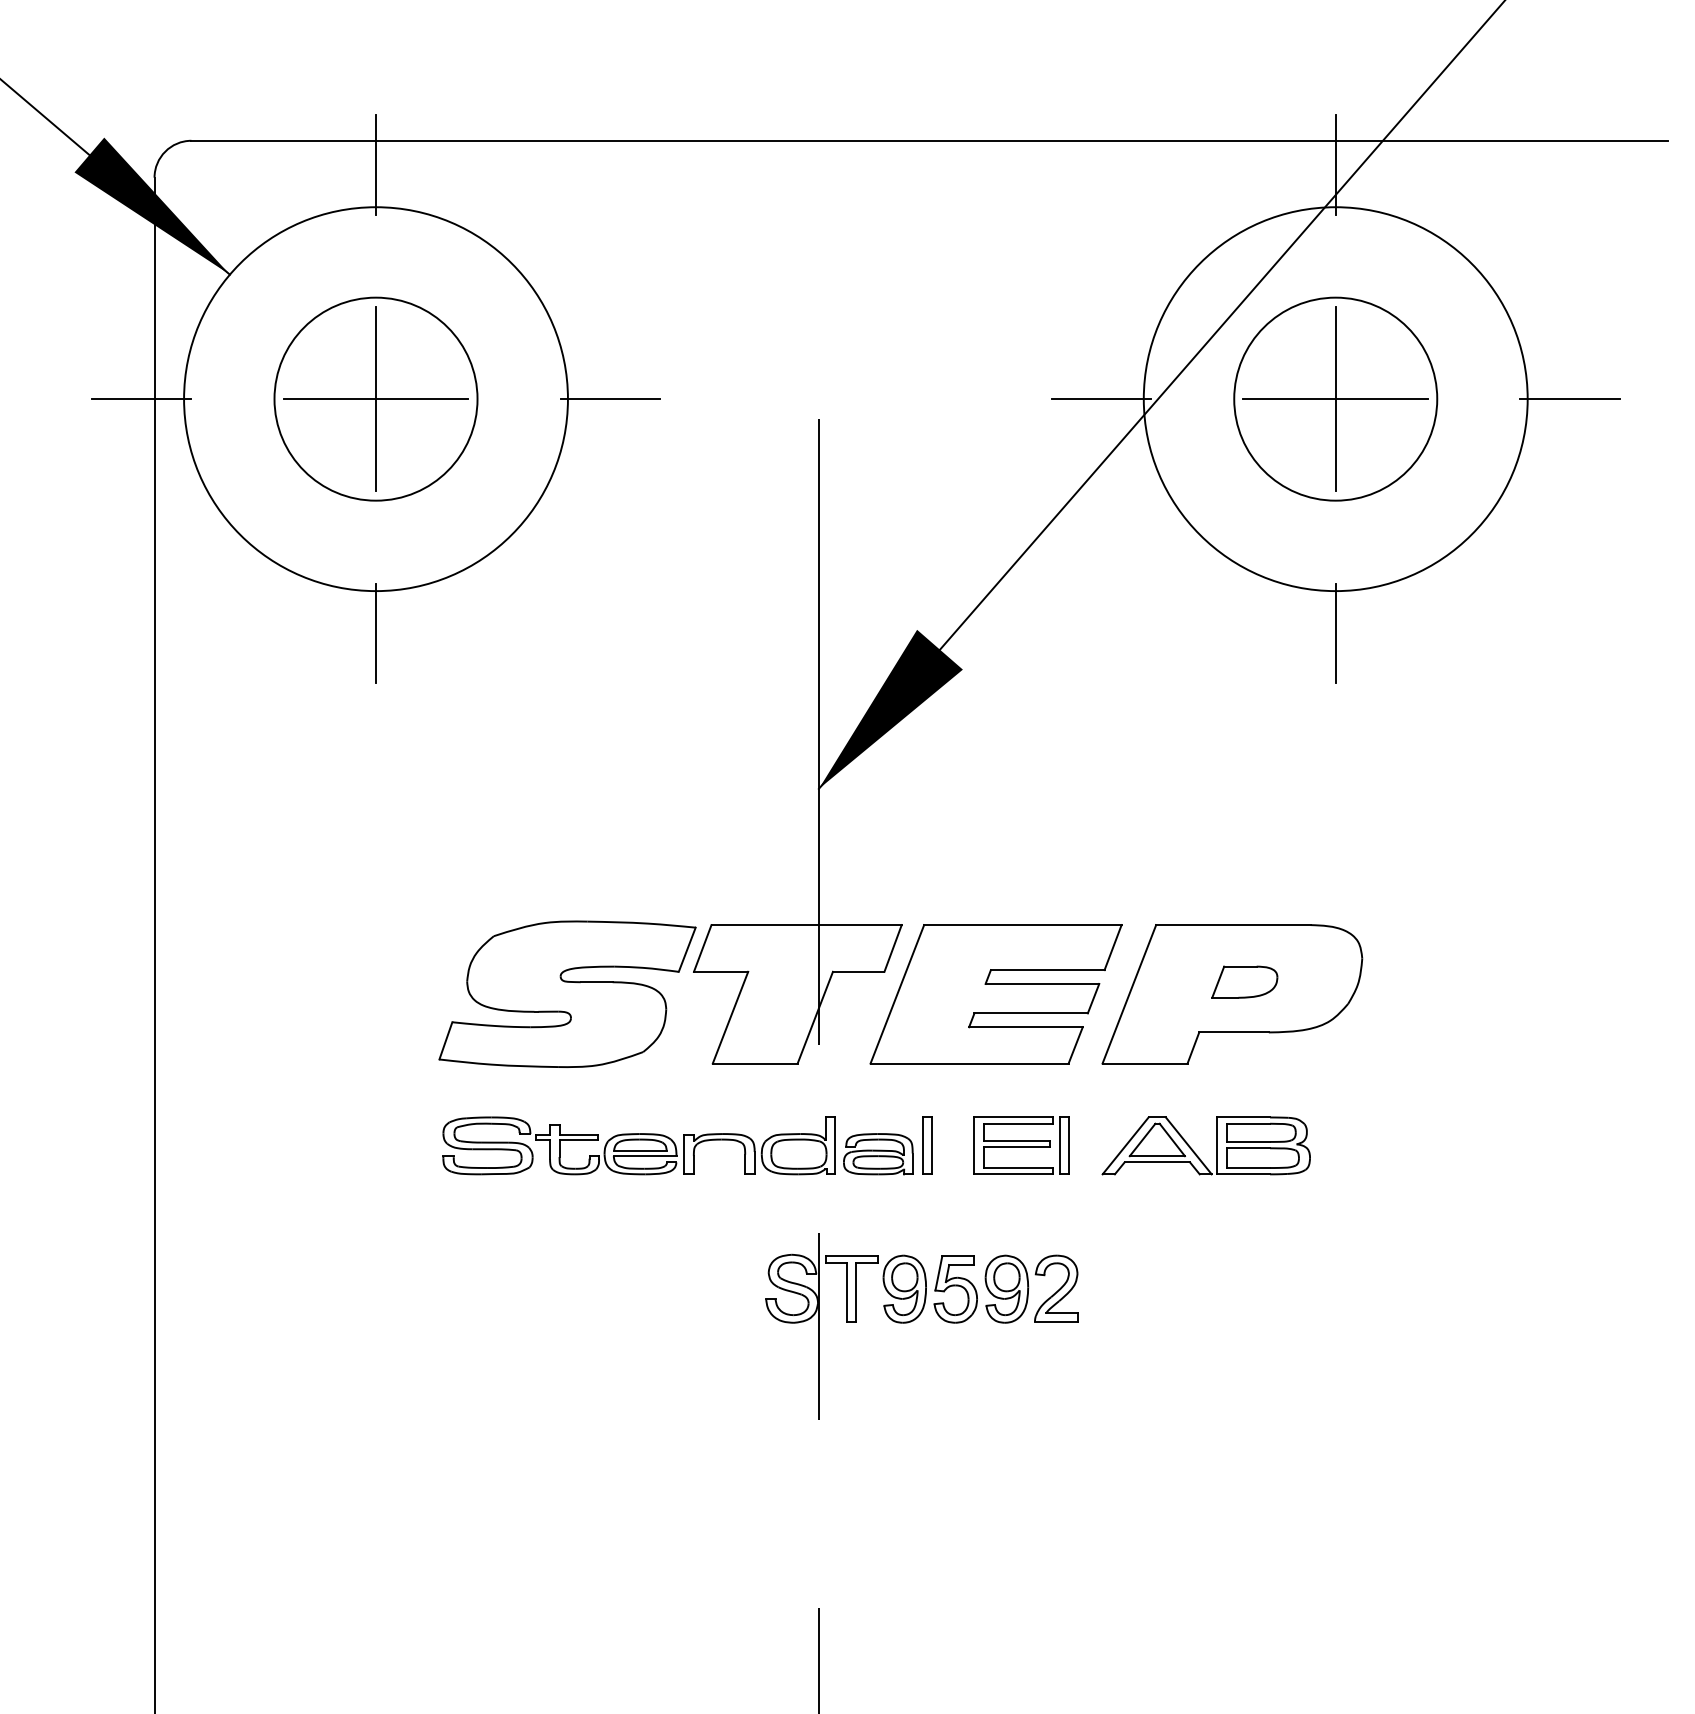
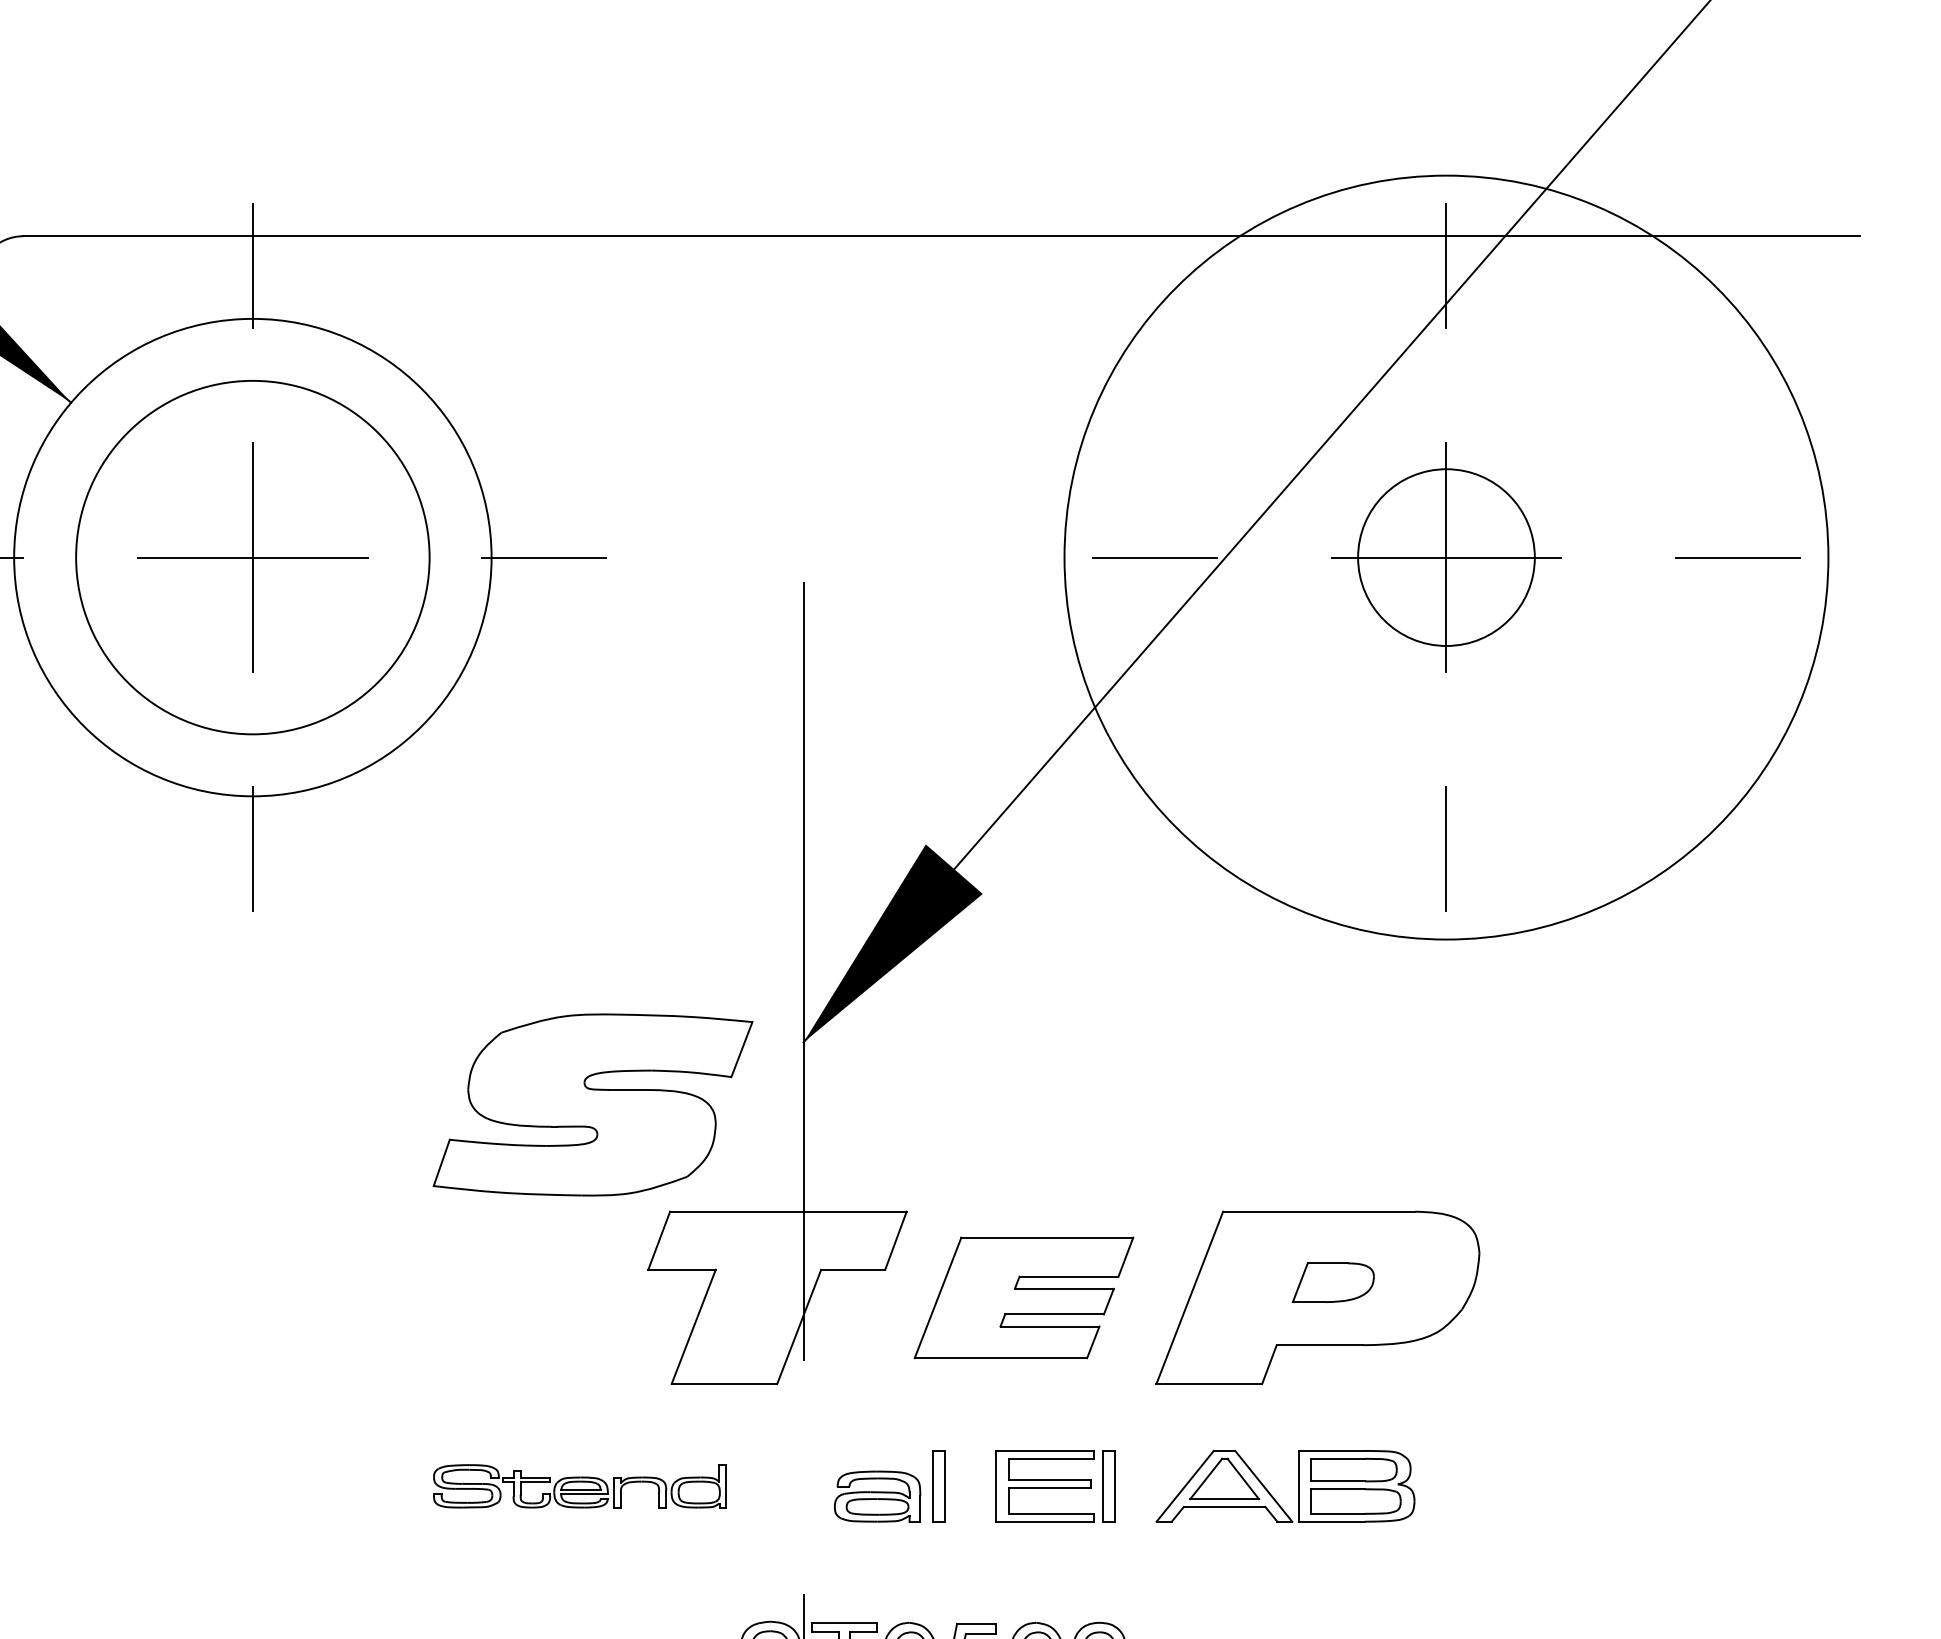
circle: (375, 398) -> (252, 556), size x1.4
circle: (1335, 398) -> (1446, 556), size x0.7
circle: (1335, 399) -> (1446, 558), size x1.6
part: (567, 993) -> (592, 1103), moved
part: (995, 994) -> (1023, 1298), size x0.7
part: (638, 1145) -> (579, 1485), size x0.6

